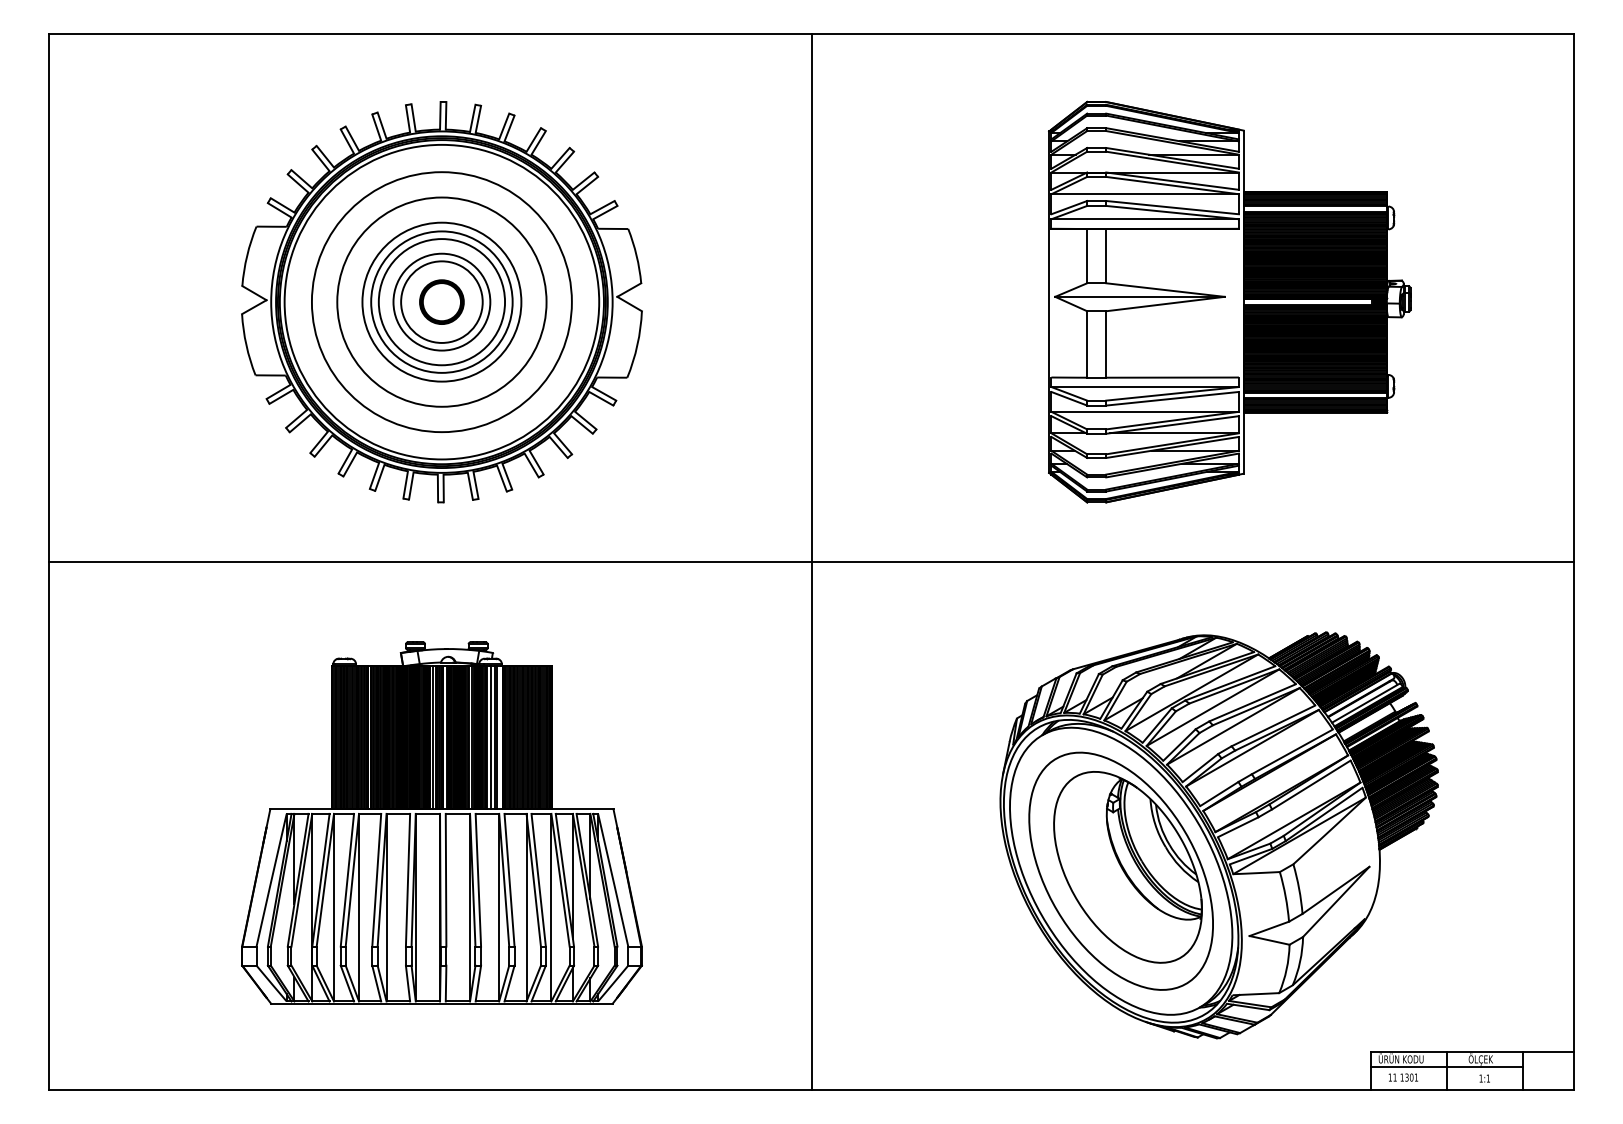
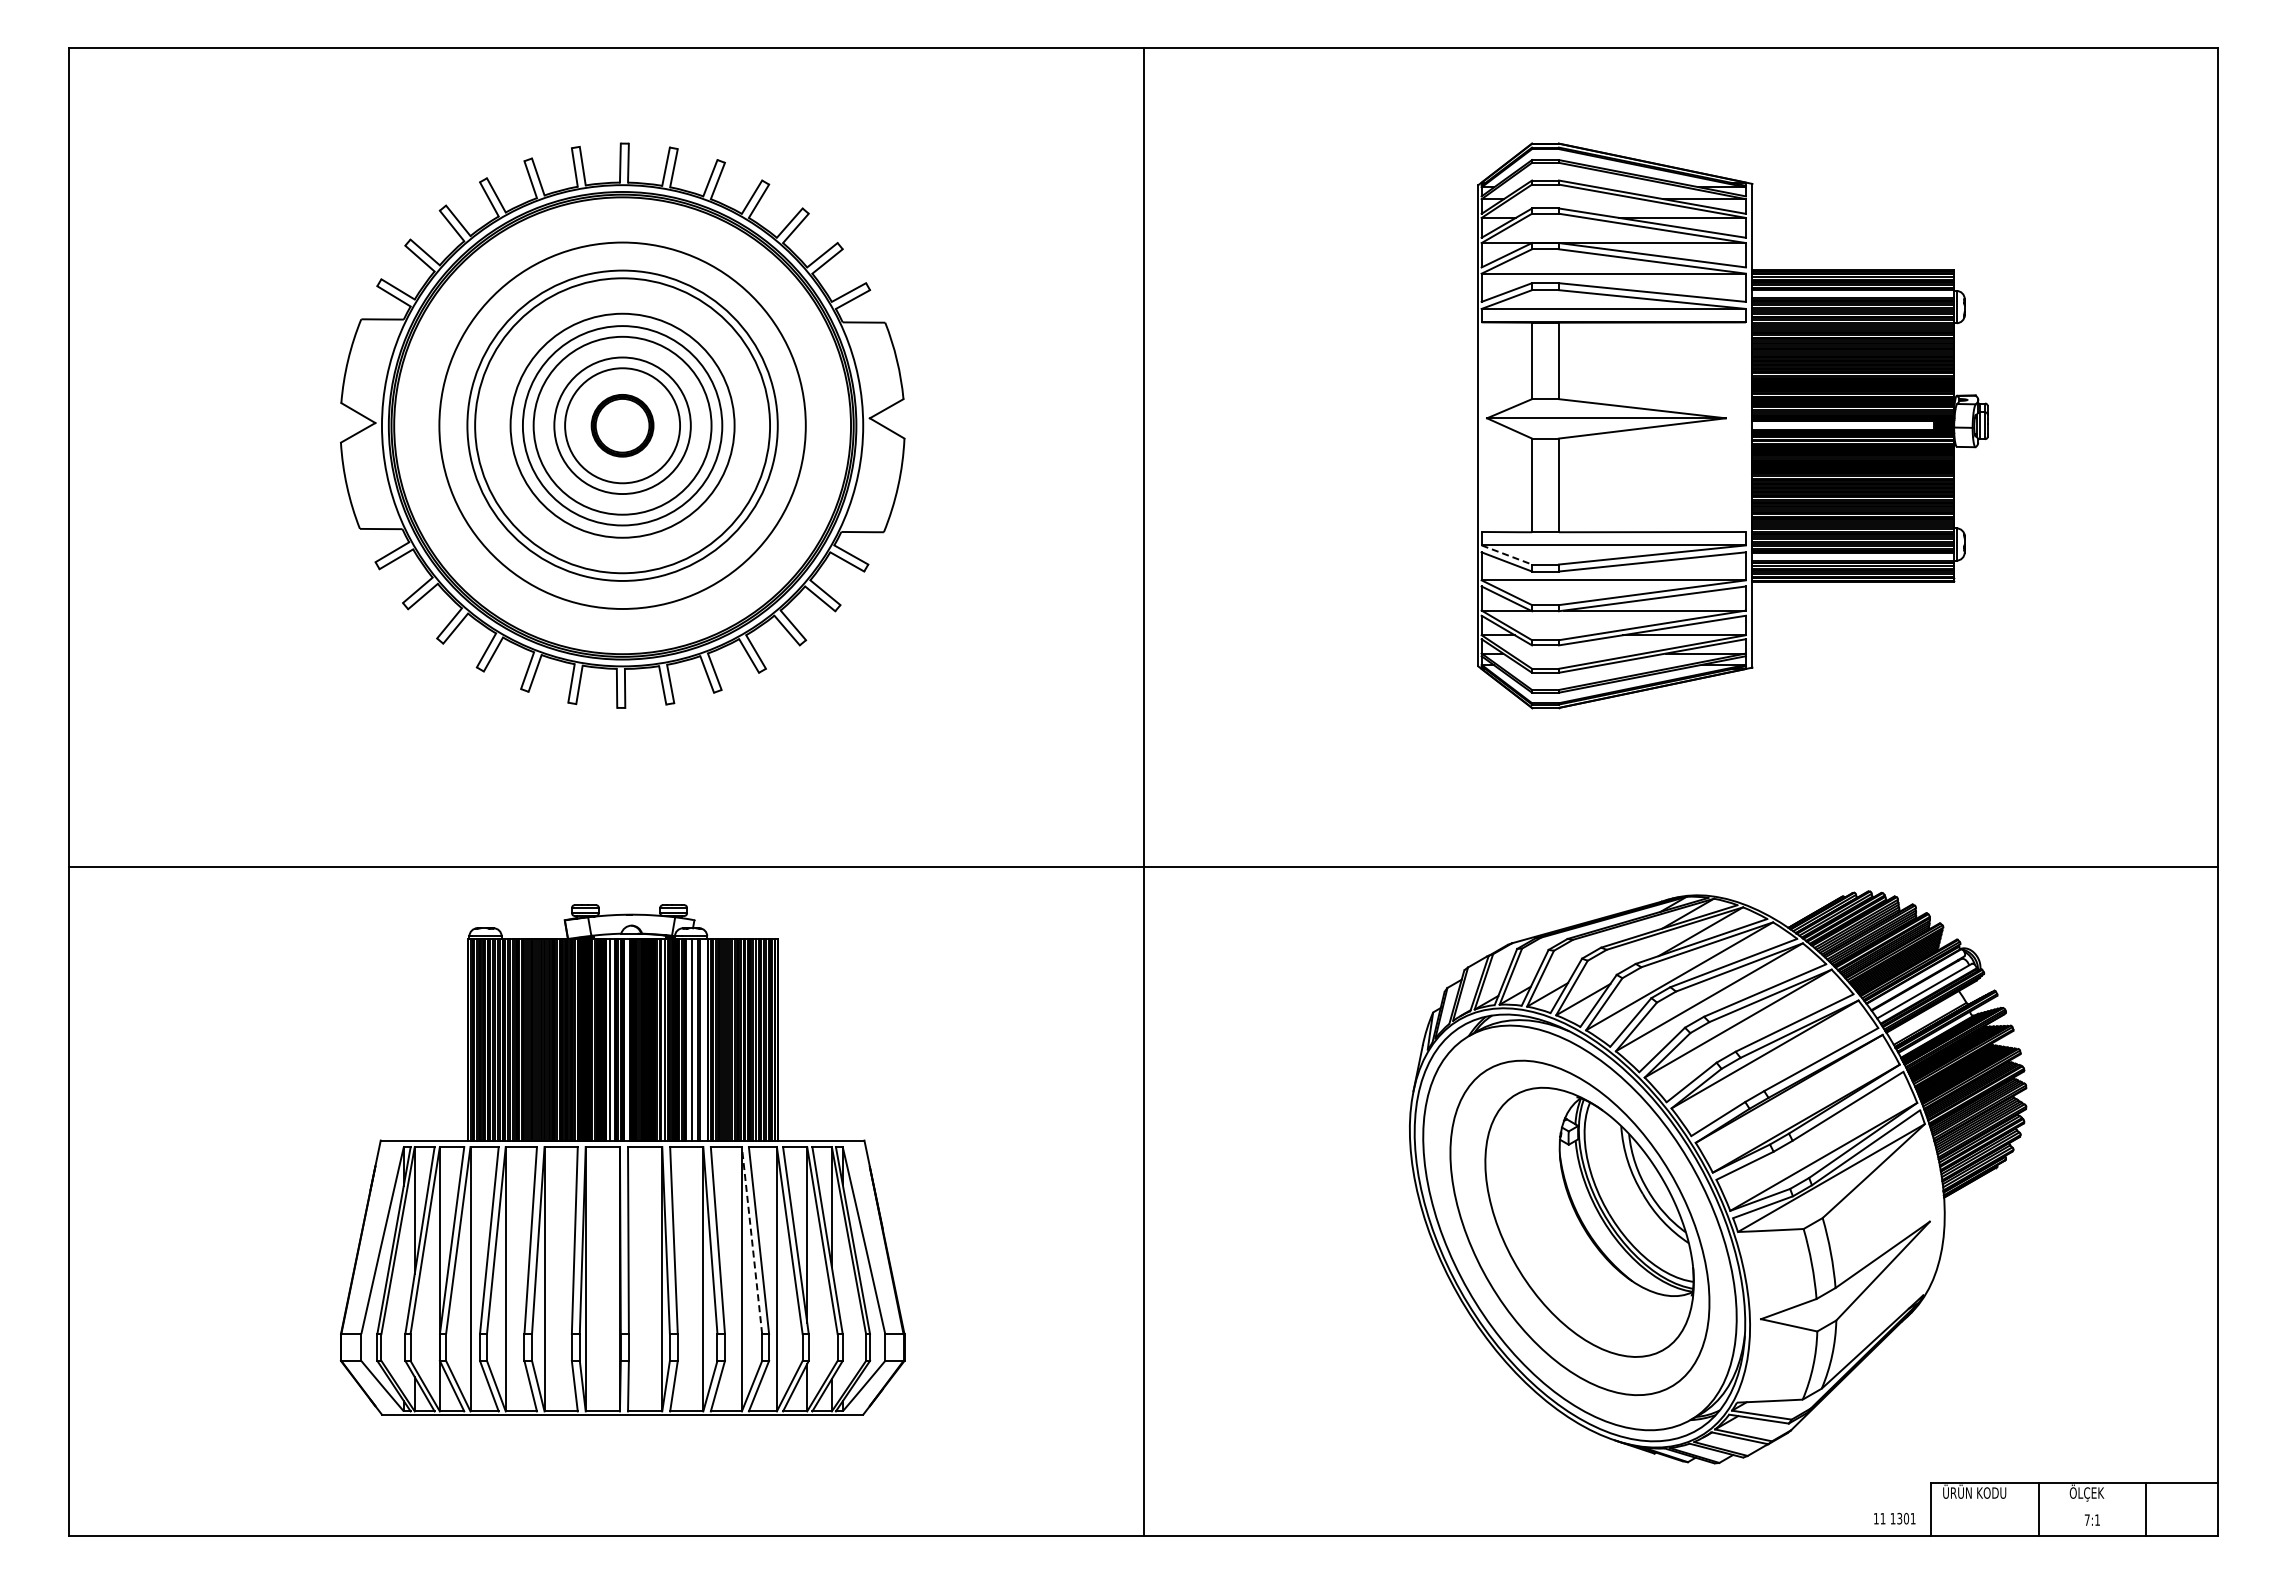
circle: (441, 301) -> (622, 425), size x0.7
line: (1069, 393) -> (1506, 554), solid -> dashed
line: (811, 562) -> (1143, 867), moved
line: (533, 880) -> (751, 1240), solid -> dashed
line: (1446, 1067) -> (2038, 1504), removed
text: (1403, 1077) -> (1894, 1518), moved
text: (1480, 1078) -> (2086, 1519), 1:1 -> 7:1

